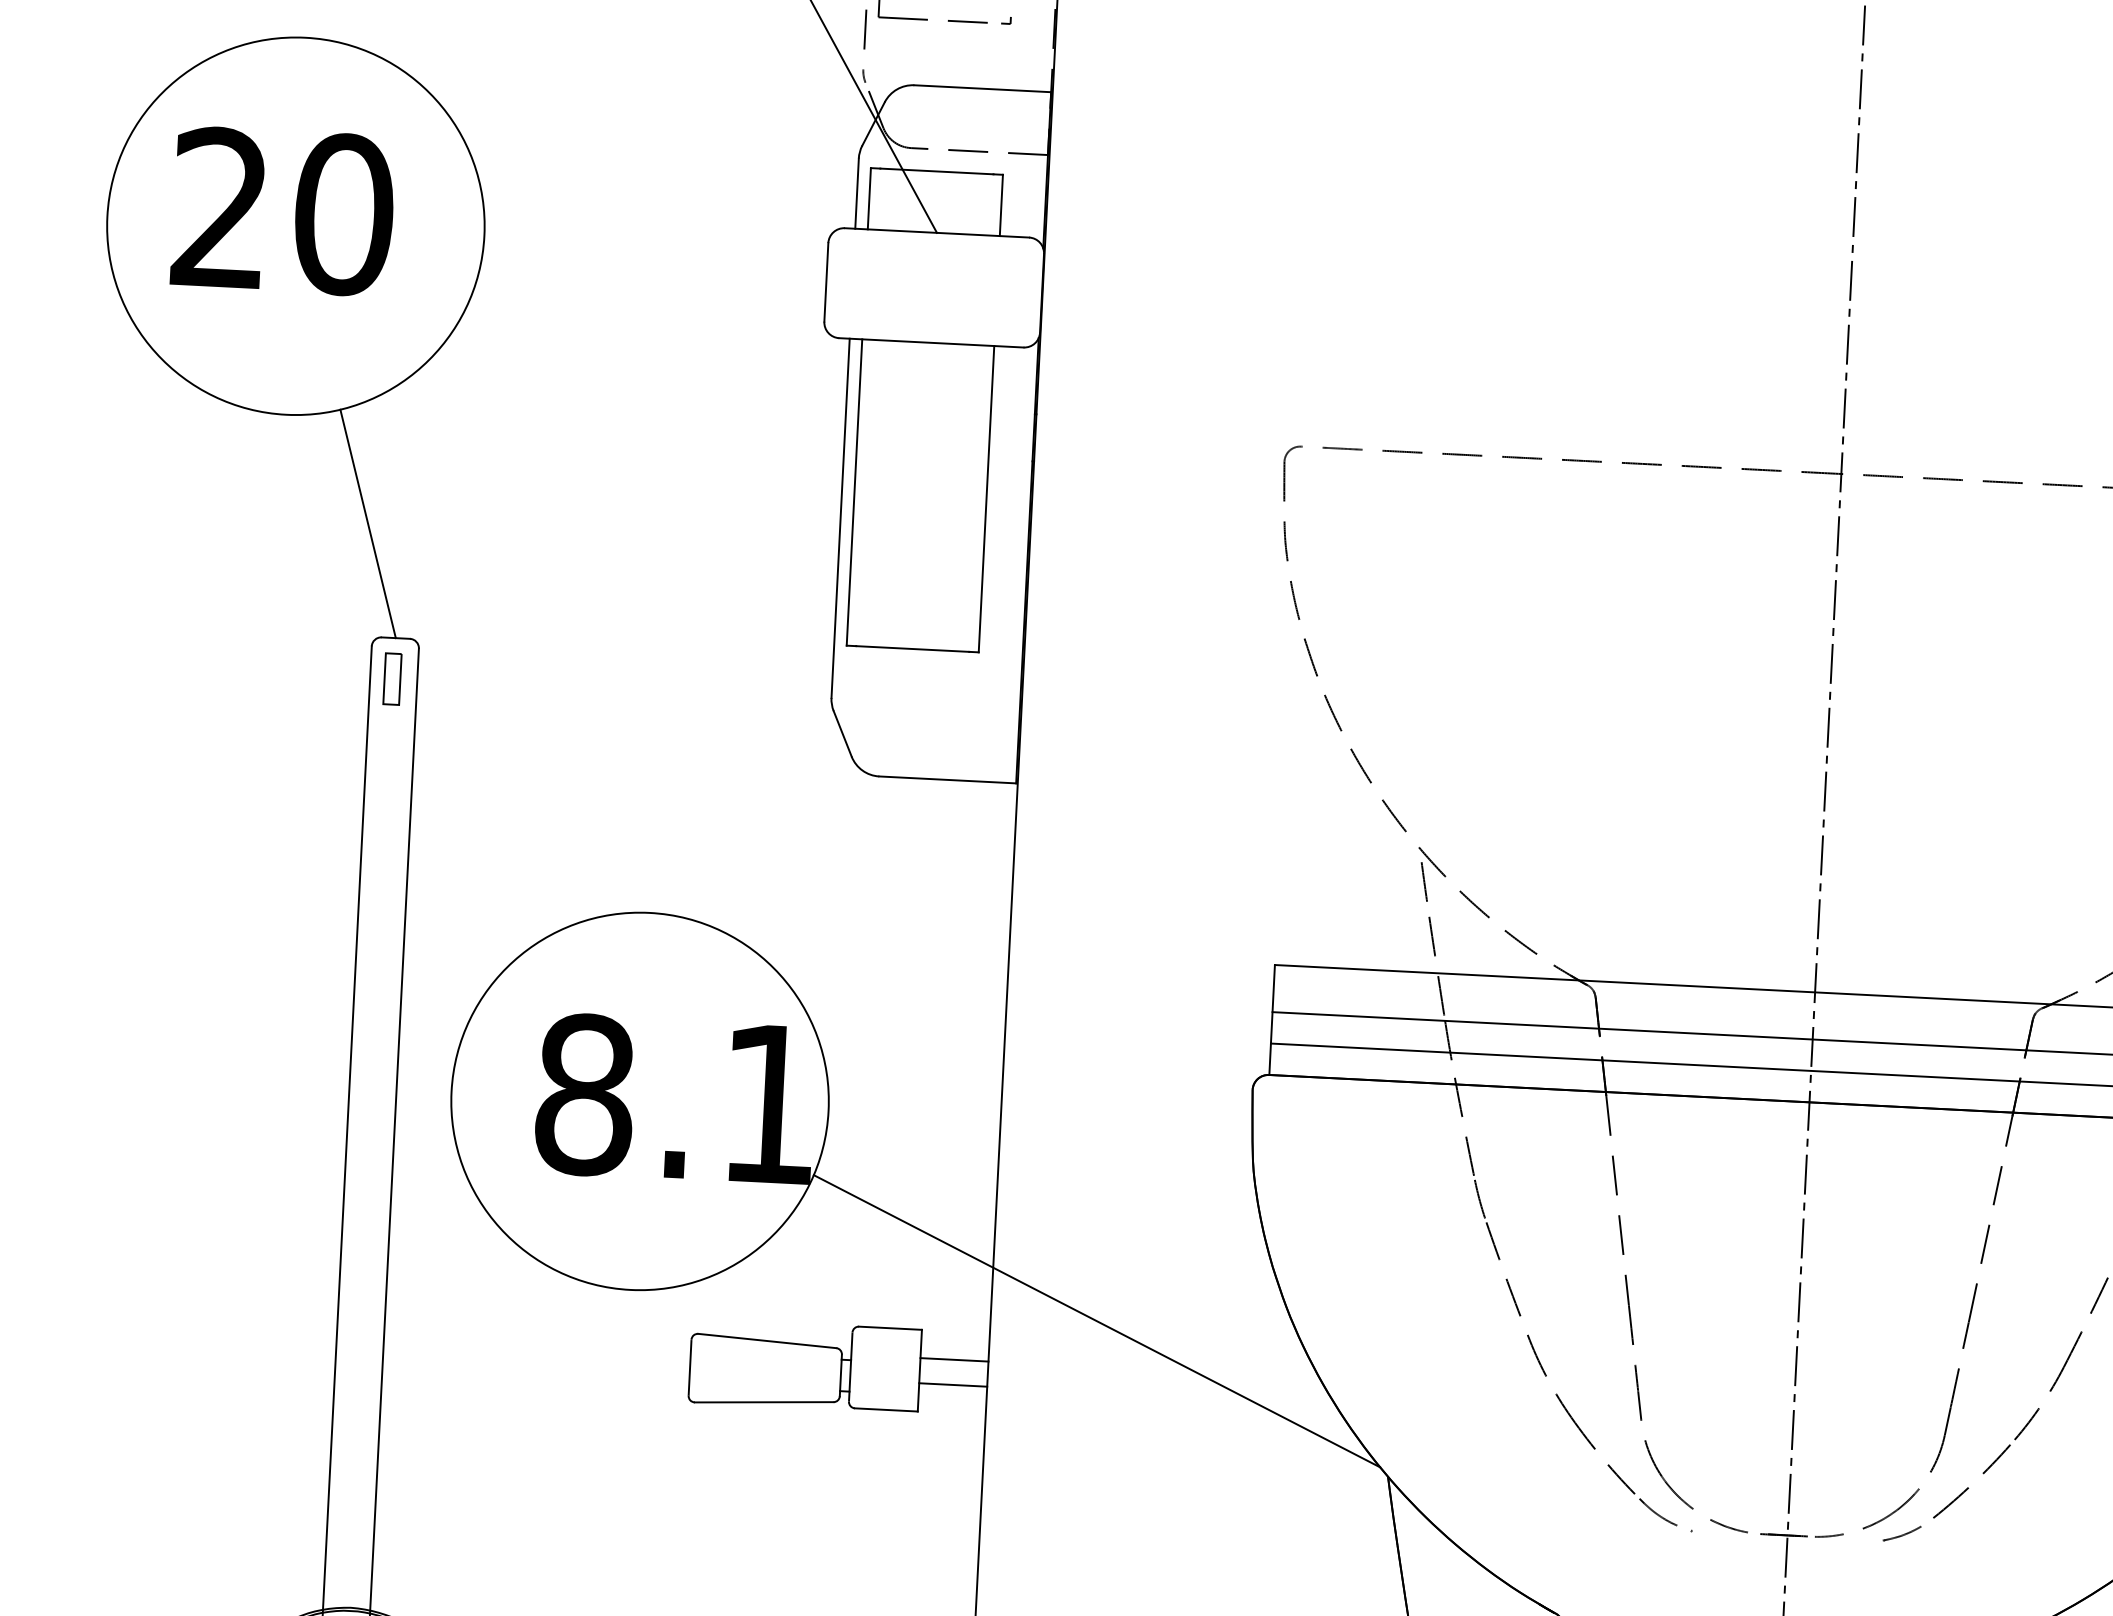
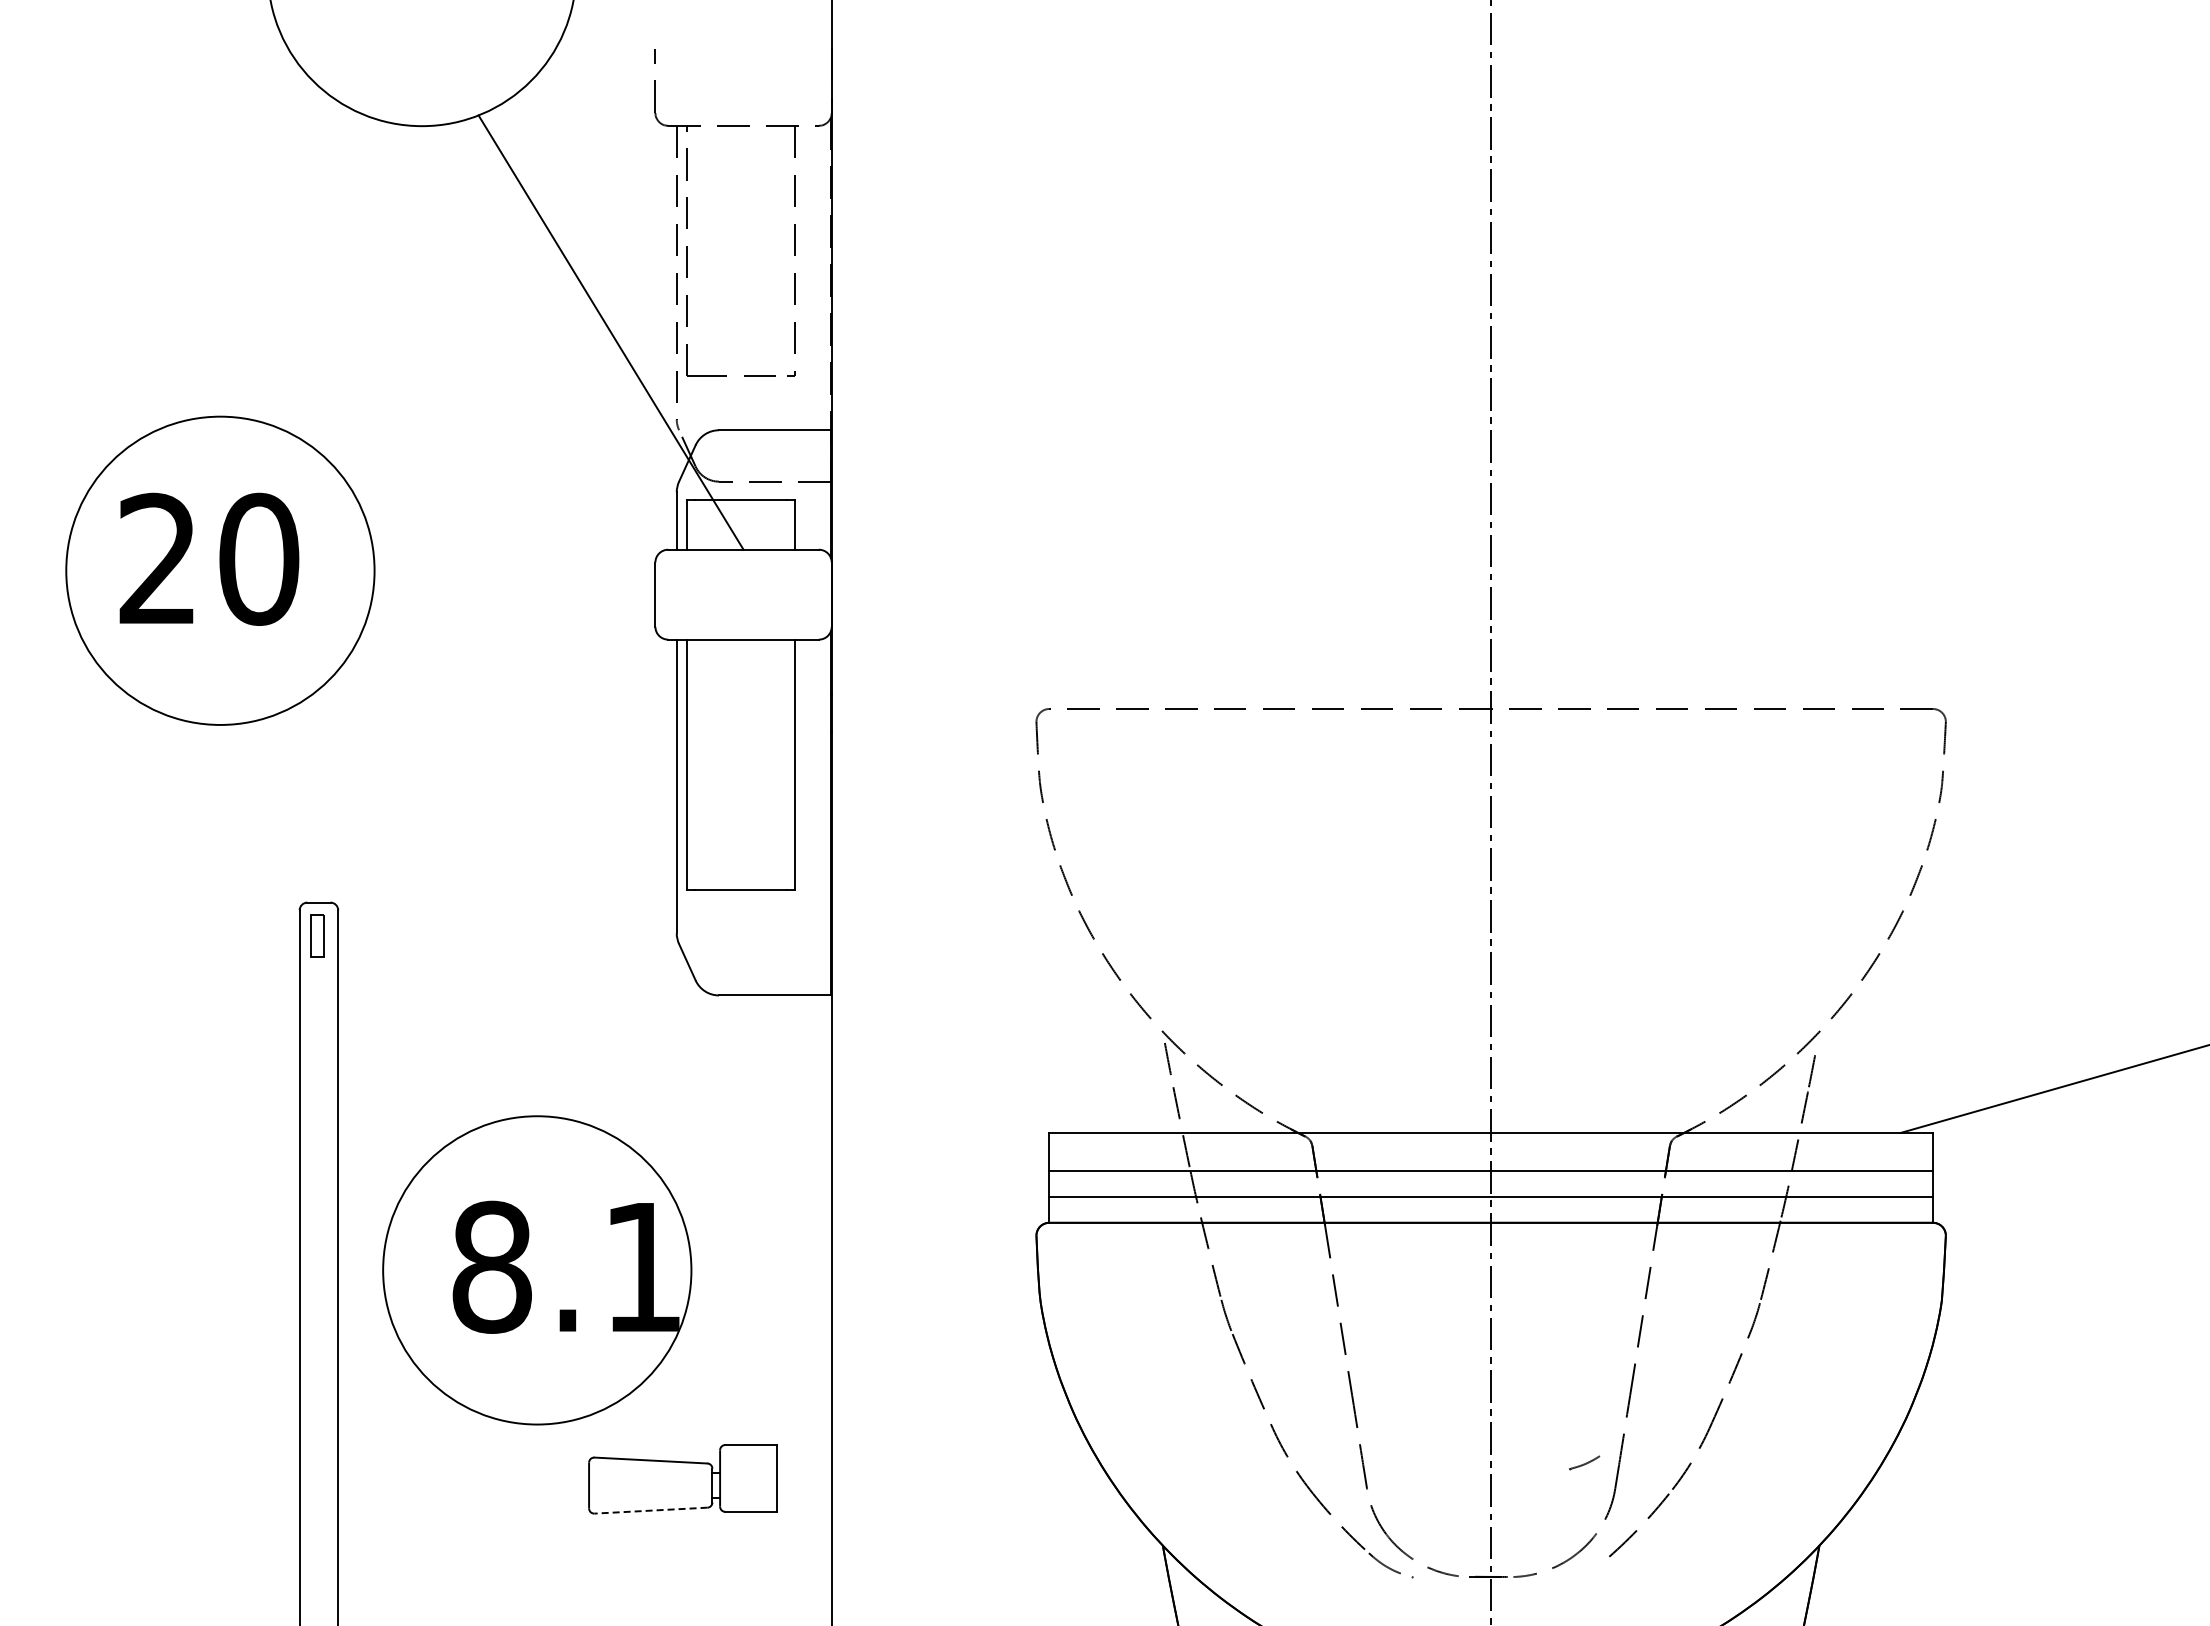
line: (367, 523) -> (291, 810), removed
line: (1097, 1320) -> (919, 1430), removed
line: (954, 1360) -> (804, 1468), removed
line: (953, 1384) -> (804, 1488), removed
line: (764, 1402) -> (651, 1510), solid -> dashed
part: (1902, 1533) -> (1584, 1462), moved

